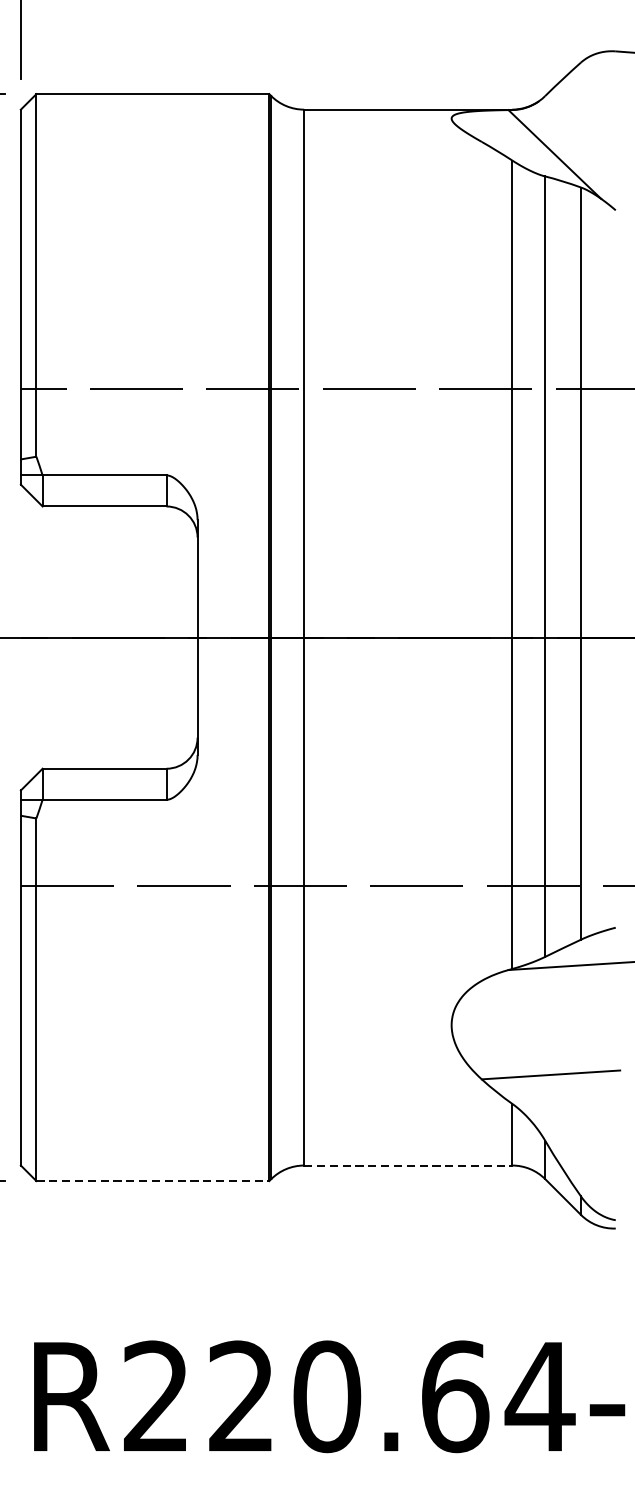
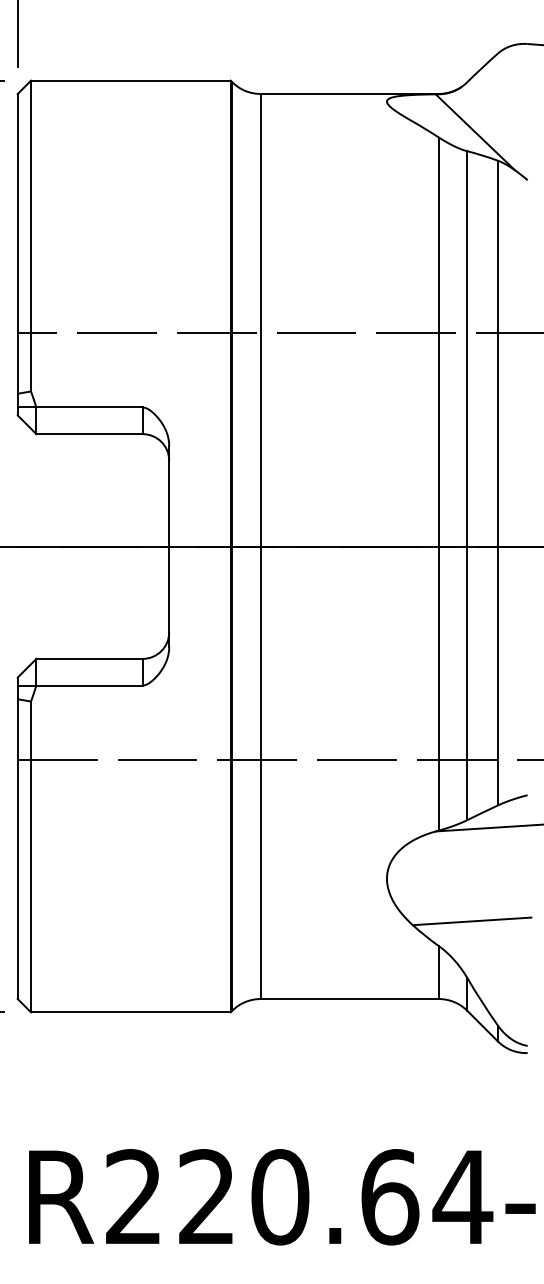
line: (409, 1166) -> (350, 999), dashed -> solid
line: (152, 1181) -> (130, 1012), dashed -> solid

